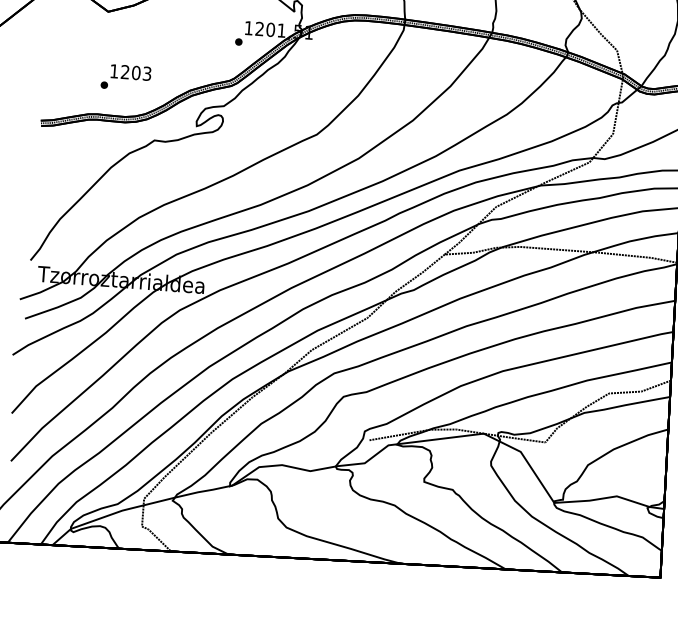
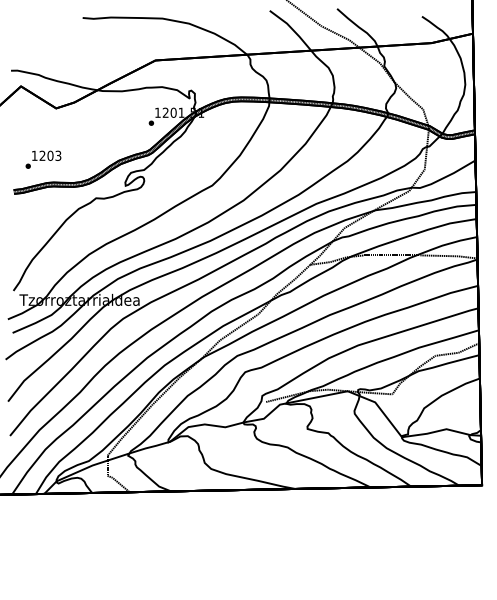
text: (126, 77) -> (43, 159), moved

